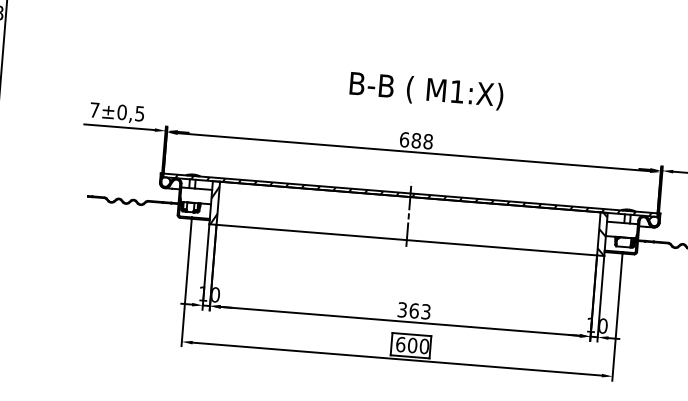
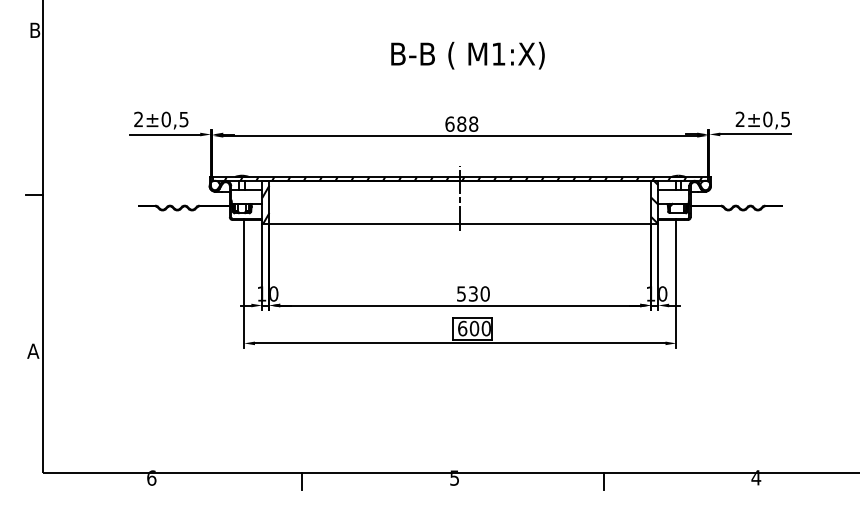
text: (426, 90) -> (467, 55), moved
text: (94, 109) -> (138, 118), 7 -> 2
text: (414, 310) -> (473, 293), 363 -> 530

